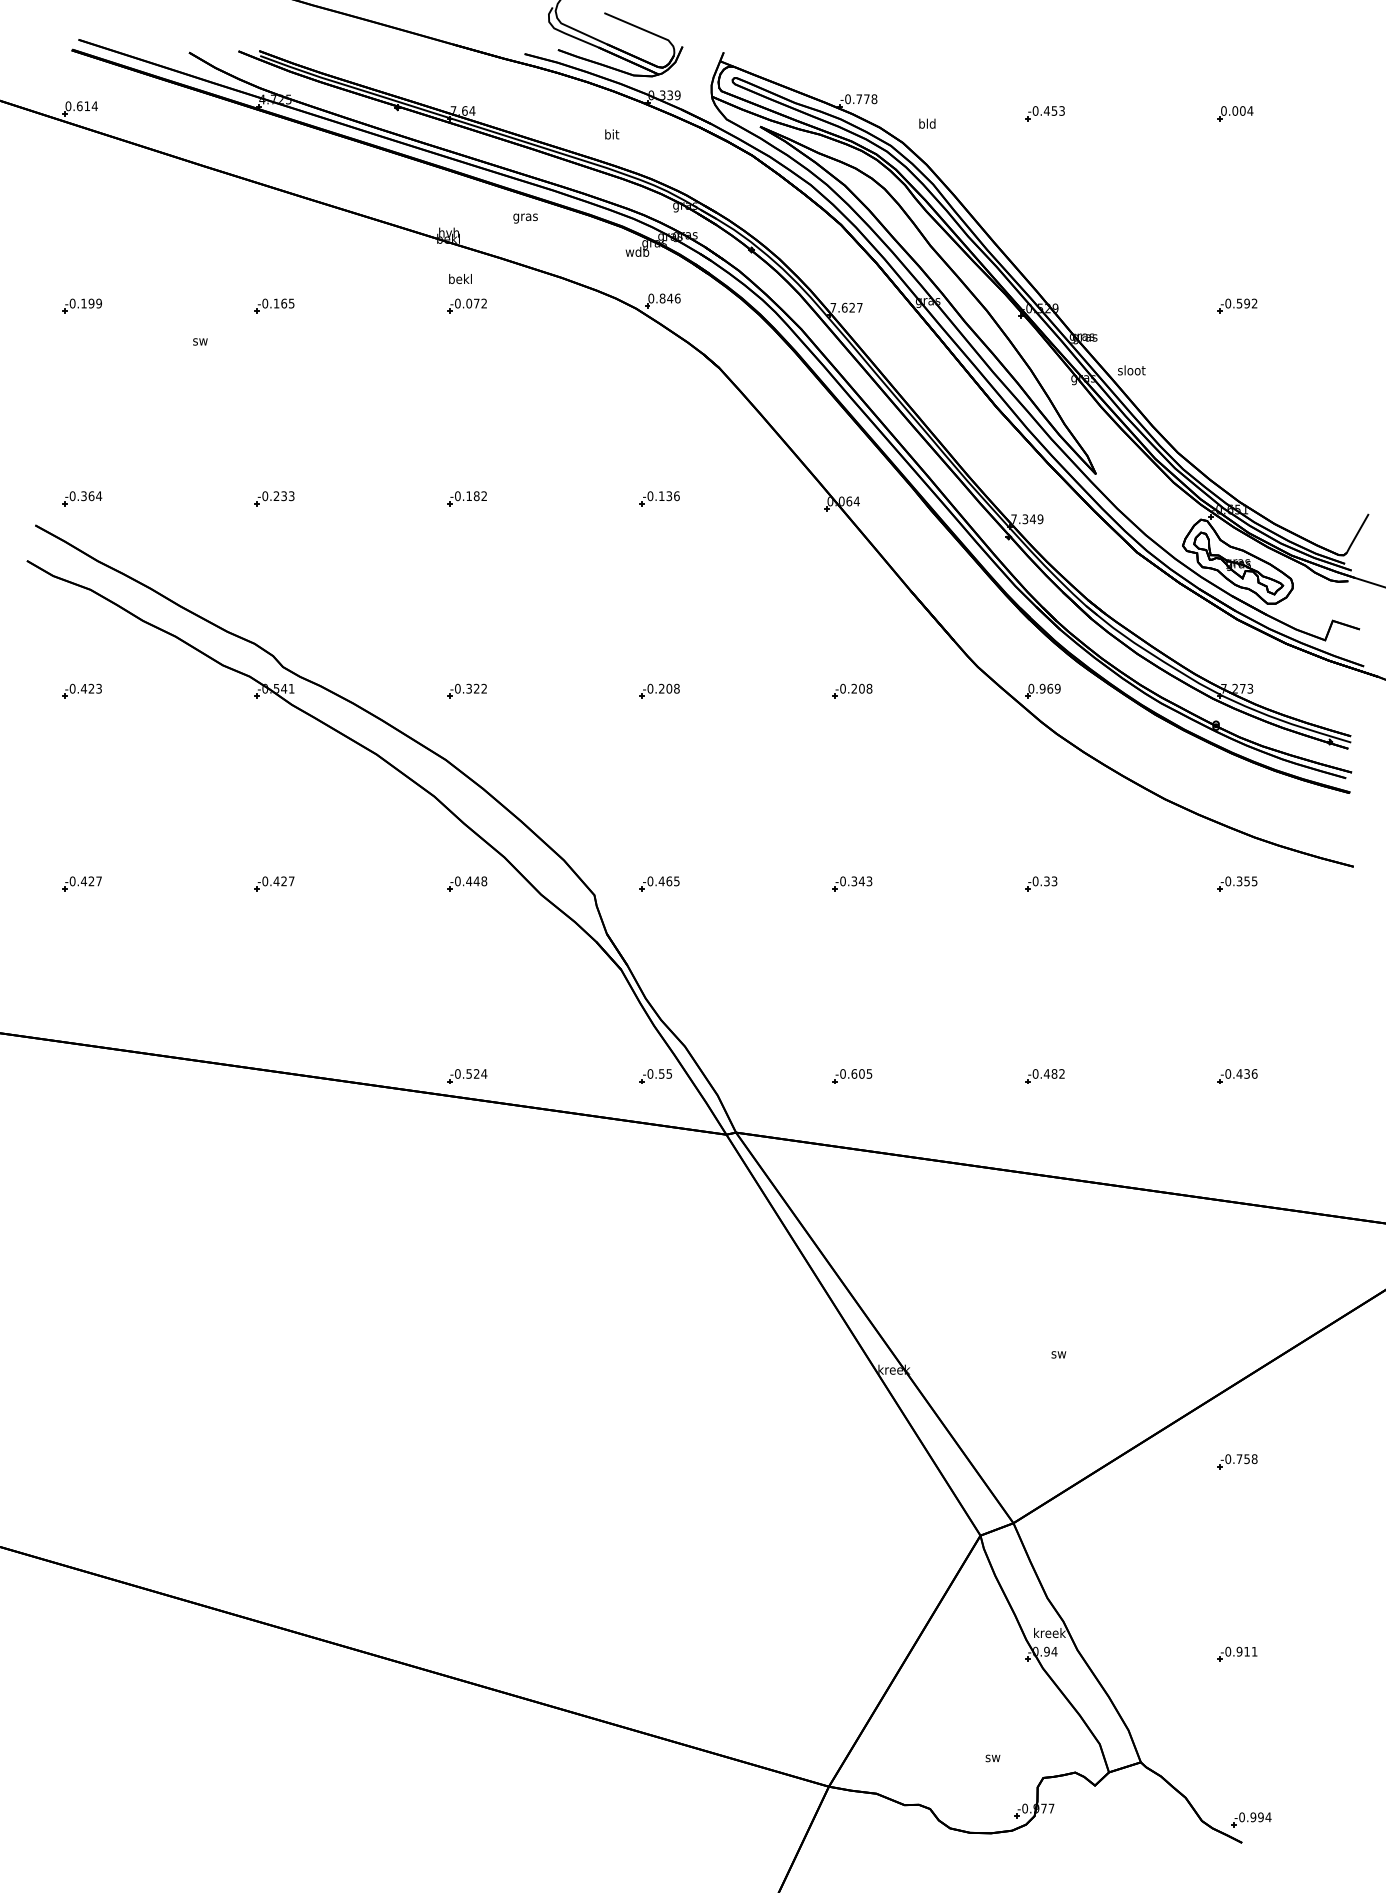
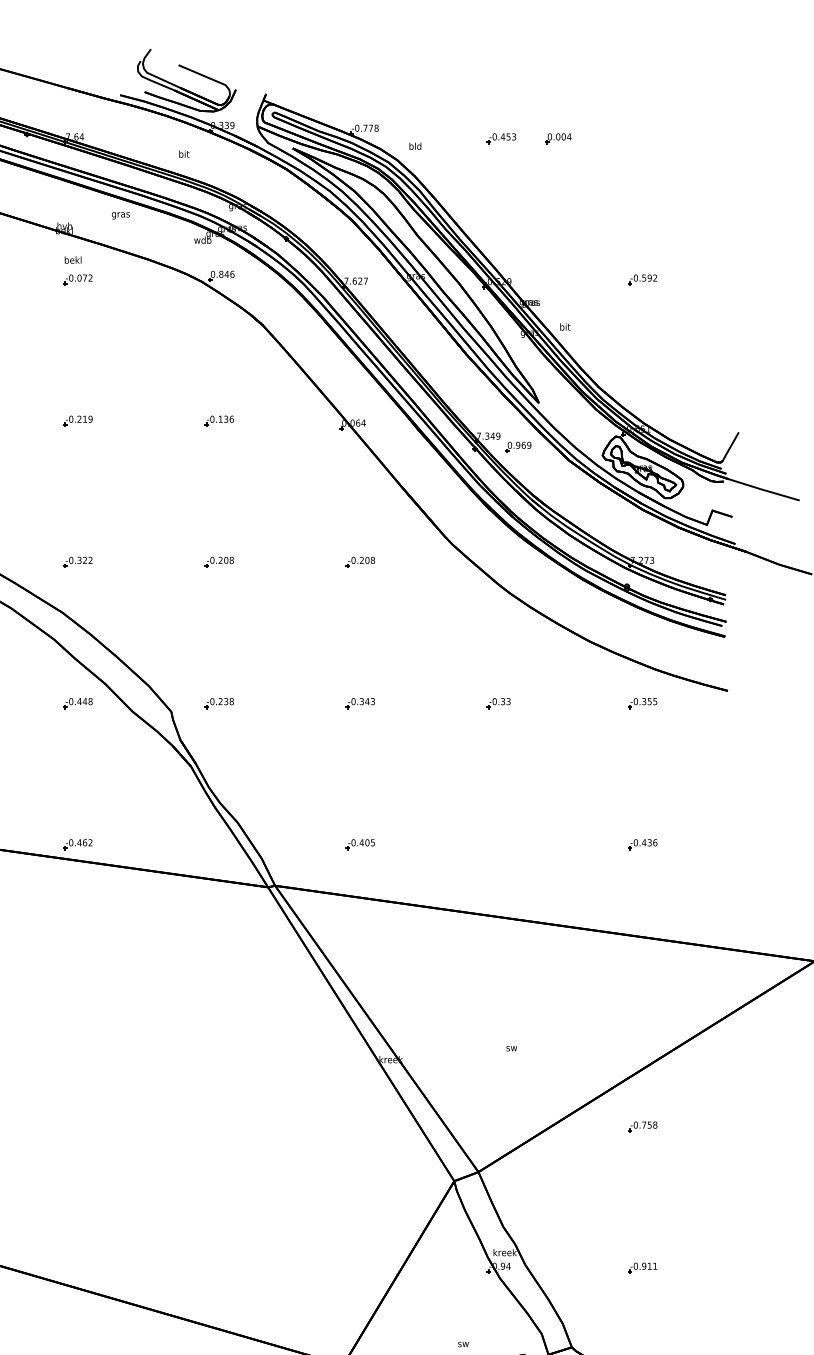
part: (1235, 113) -> (558, 138), moved
text: (1131, 370) -> (564, 327), sloot -> bit
text: (476, 496) -> (84, 419), -0.182 -> -0.219
part: (1042, 690) -> (518, 446), moved
text: (668, 881) -> (225, 701), -0.465 -> -0.238
text: (476, 1073) -> (84, 842), -0.524 -> -0.462
text: (854, 1073) -> (361, 842), -0.605 -> -0.405
part: (655, 1076) -> (216, 844), removed
part: (1044, 1076) -> (501, 844), removed

